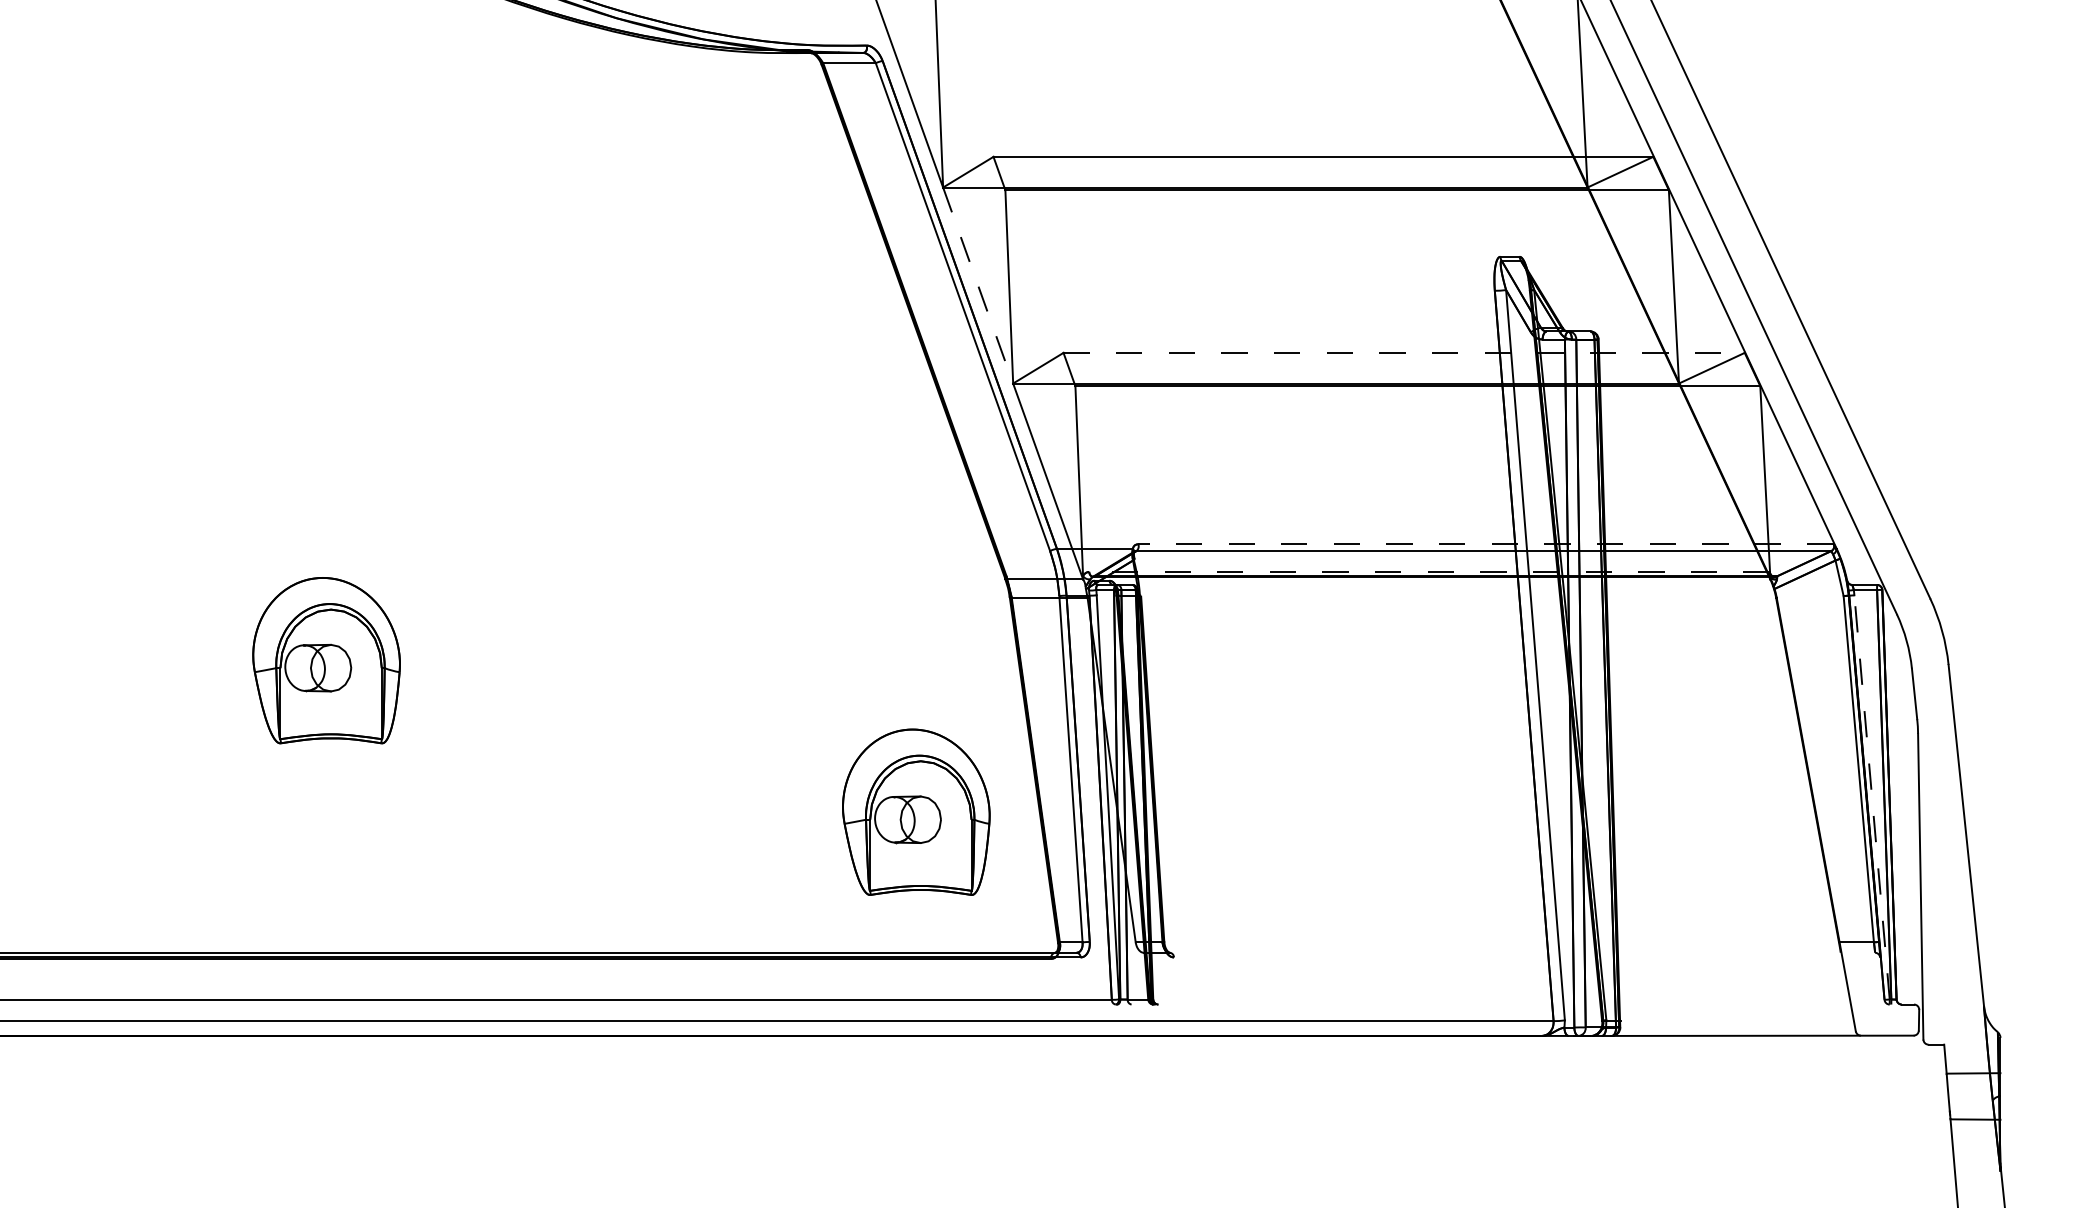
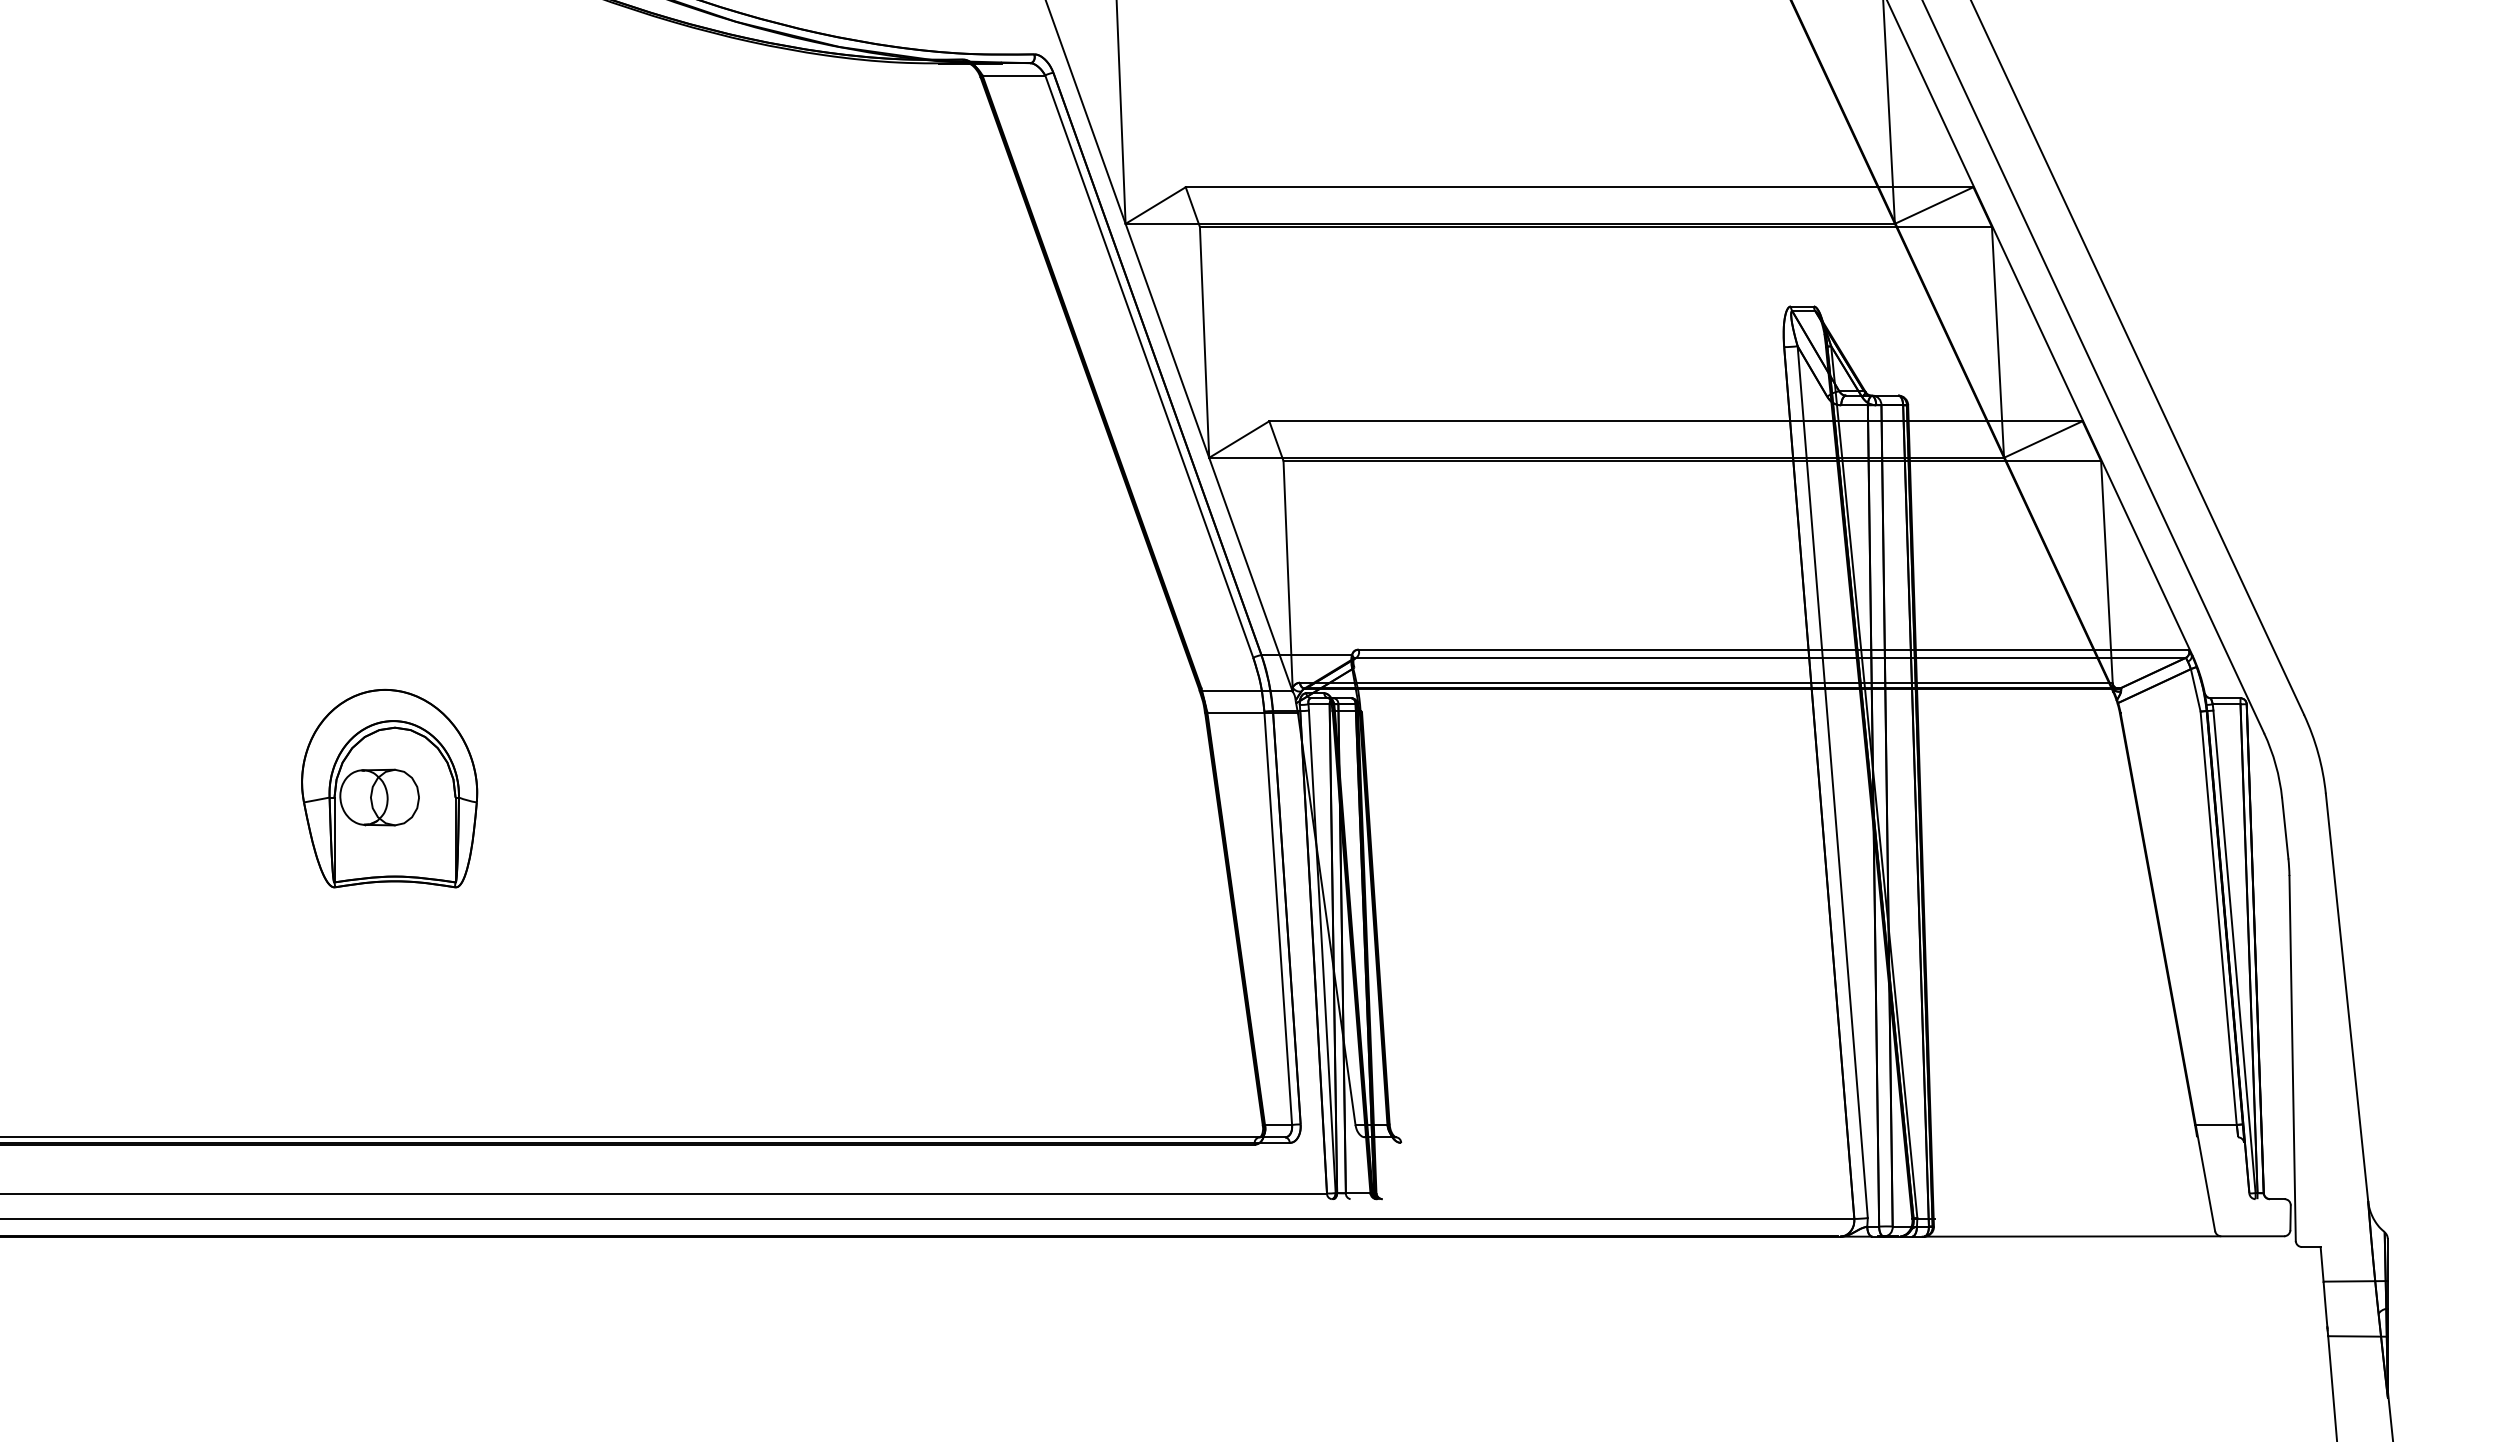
line: (978, 286) -> (1167, 341), dashed -> solid
line: (1403, 353) -> (1675, 421), dashed -> solid
line: (1485, 544) -> (1773, 649), dashed -> solid
line: (1428, 571) -> (1705, 682), dashed -> solid
line: (1872, 797) -> (2234, 951), dashed -> solid
part: (916, 812) -> (1093, 969), removed

